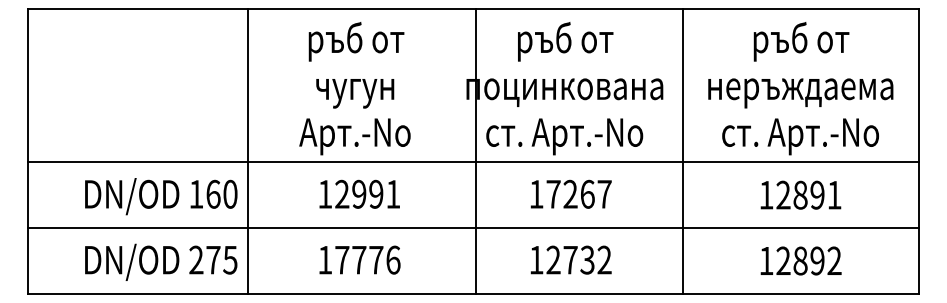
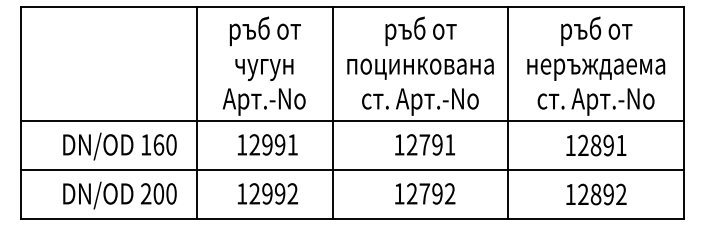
line: (247, 151) -> (196, 113), moved
line: (475, 151) -> (332, 113), moved
text: (578, 193) -> (430, 144), 17267 -> 12791
text: (221, 259) -> (164, 193), 275 -> 200
text: (367, 259) -> (273, 193), 17776 -> 12992
text: (587, 259) -> (437, 193), 12732 -> 12792

